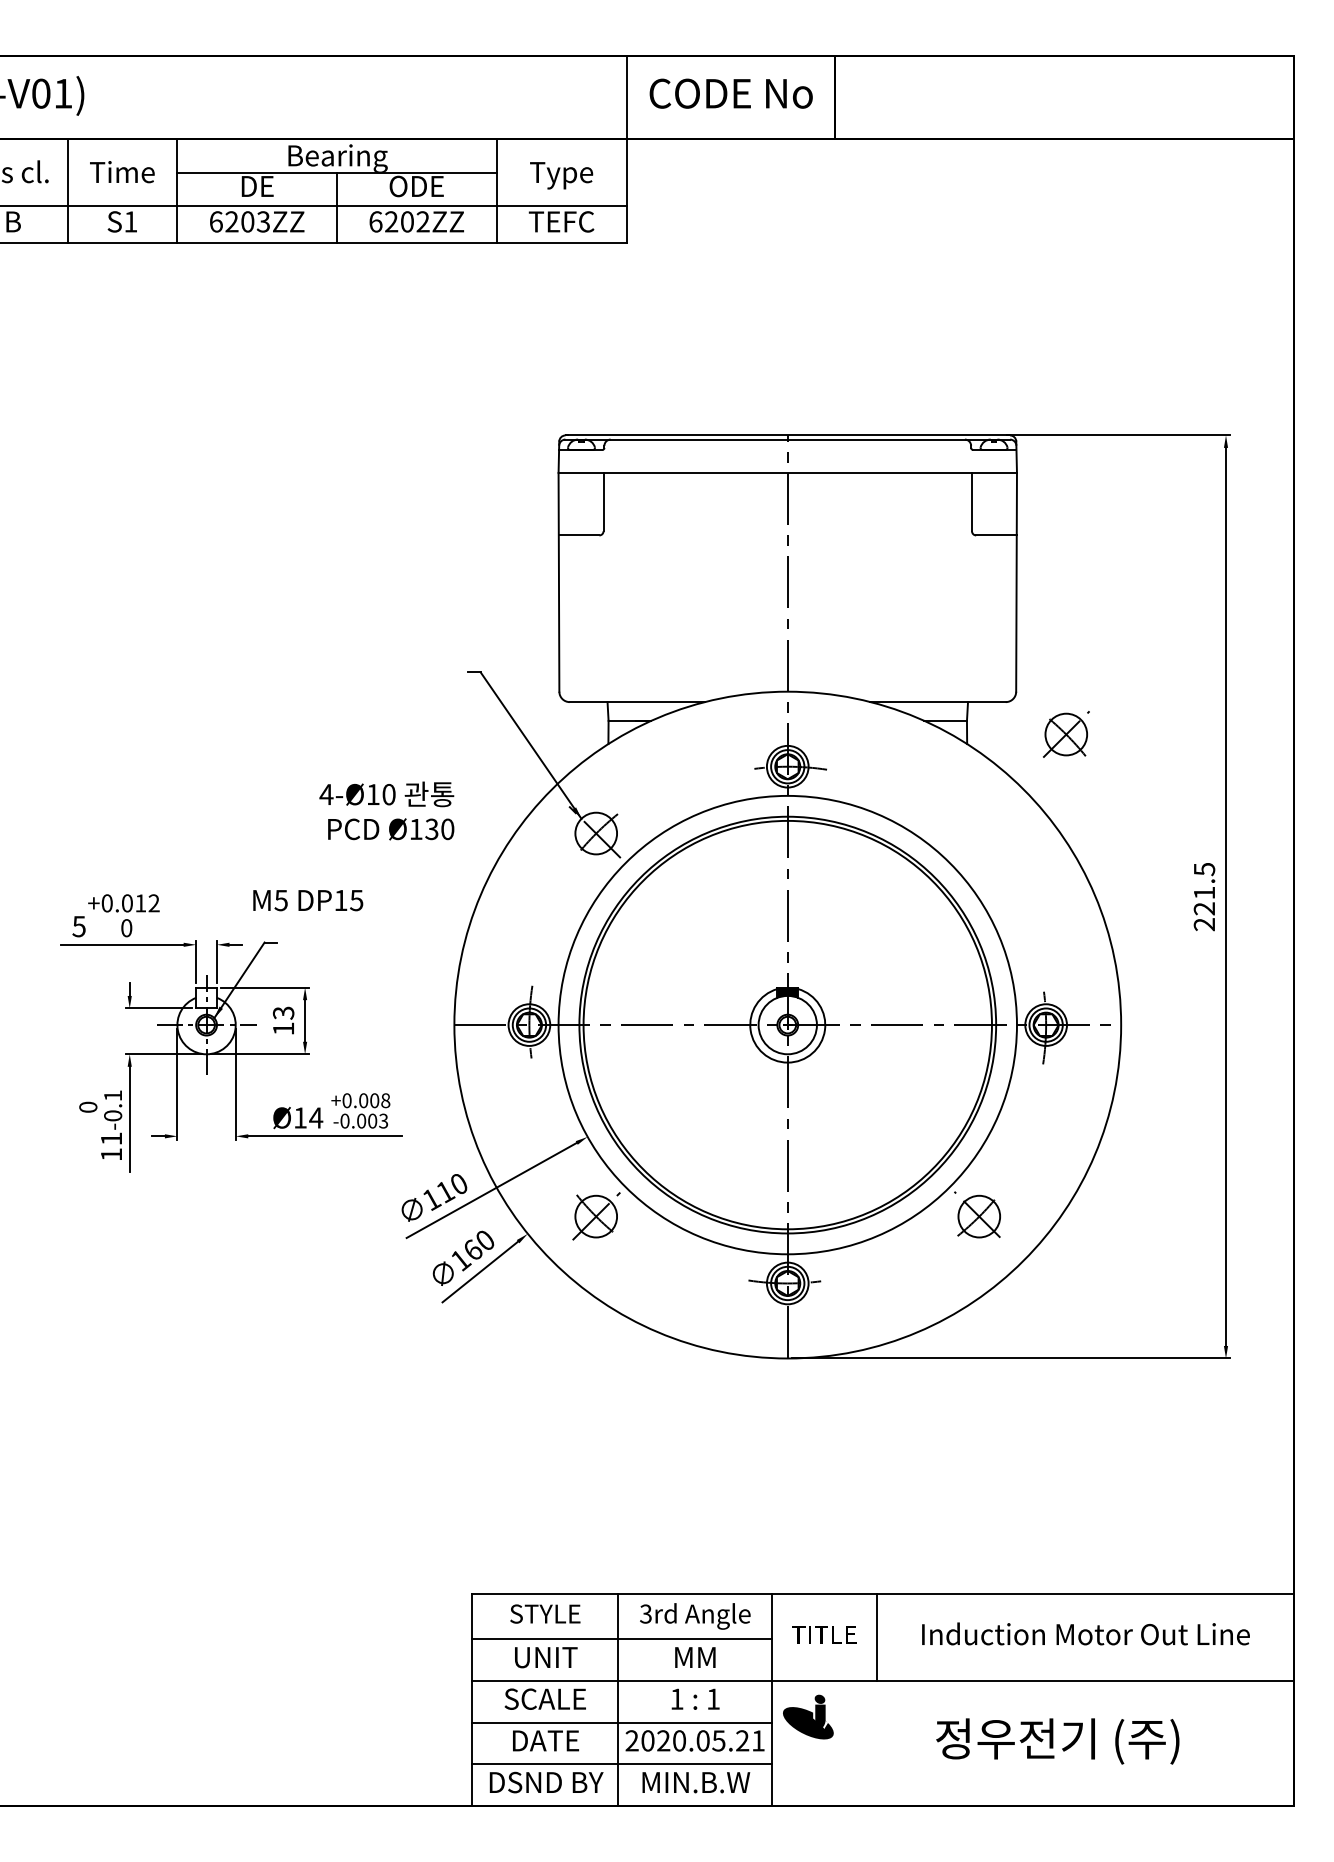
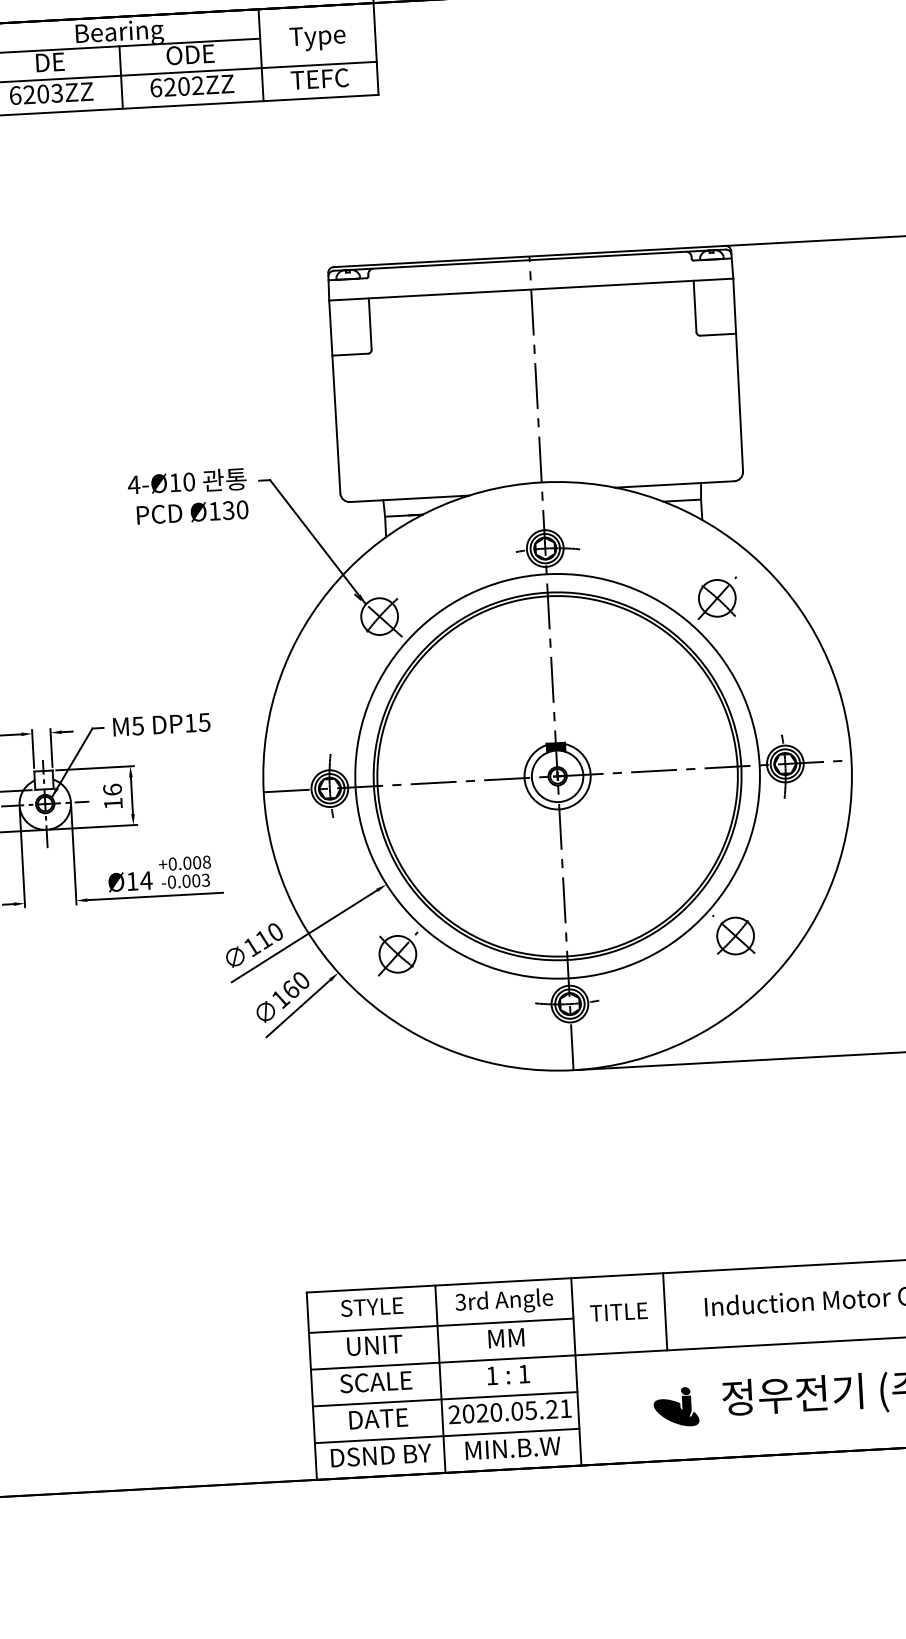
part: (1066, 734) -> (717, 598), moved
text: (386, 810) -> (187, 496), moved
text: (308, 900) -> (162, 724), moved
text: (283, 1012) -> (112, 789), 13 -> 16
part: (808, 1716) -> (676, 1406), moved

